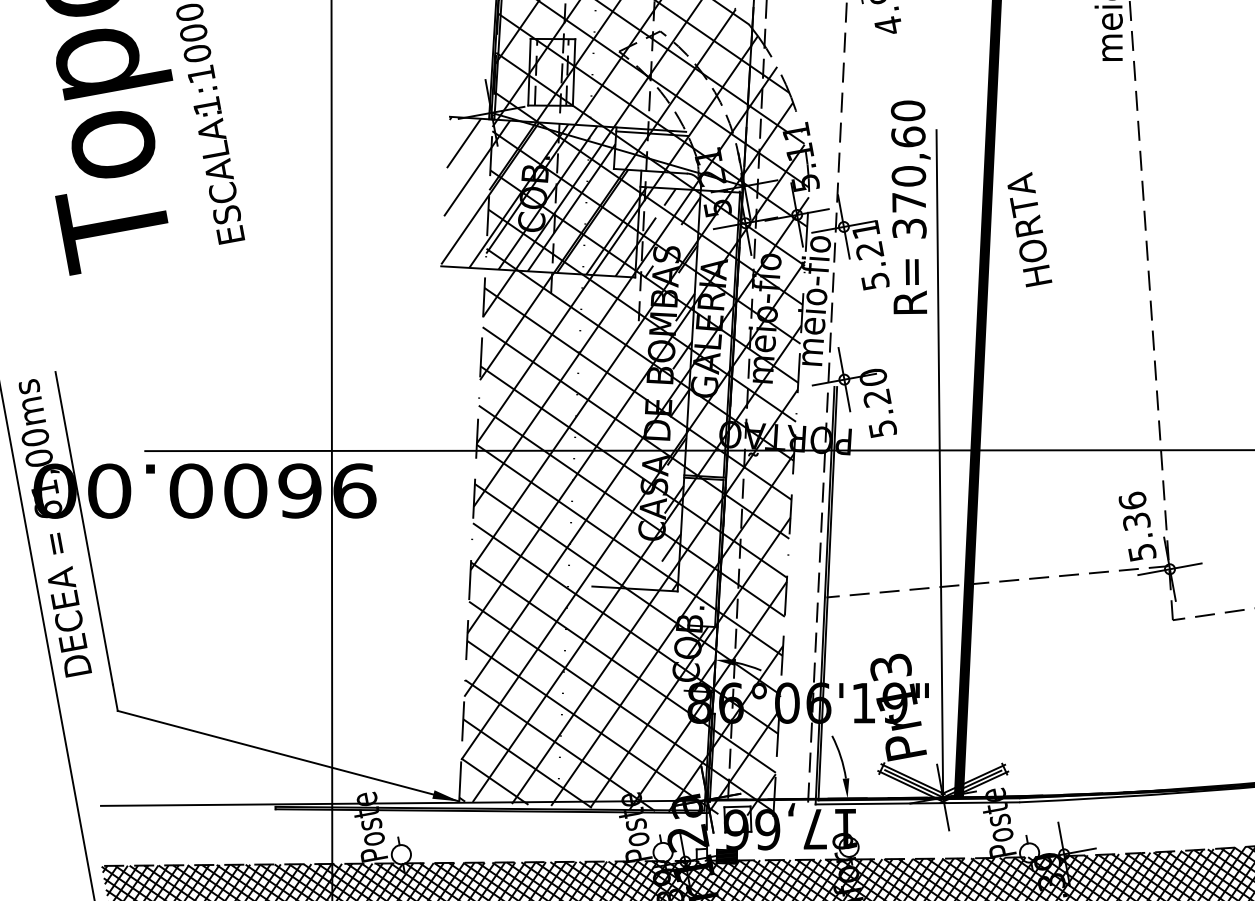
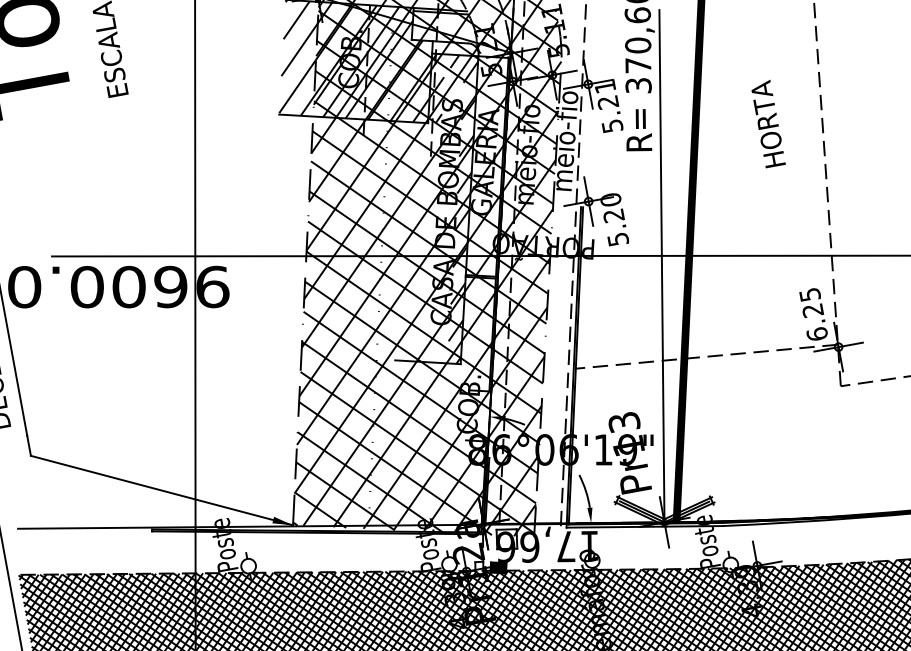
text: (1029, 229) -> (768, 123), moved
text: (1137, 526) -> (813, 314), 5.36 -> 6.25
hatch: (700, 658) -> (478, 415), removed

